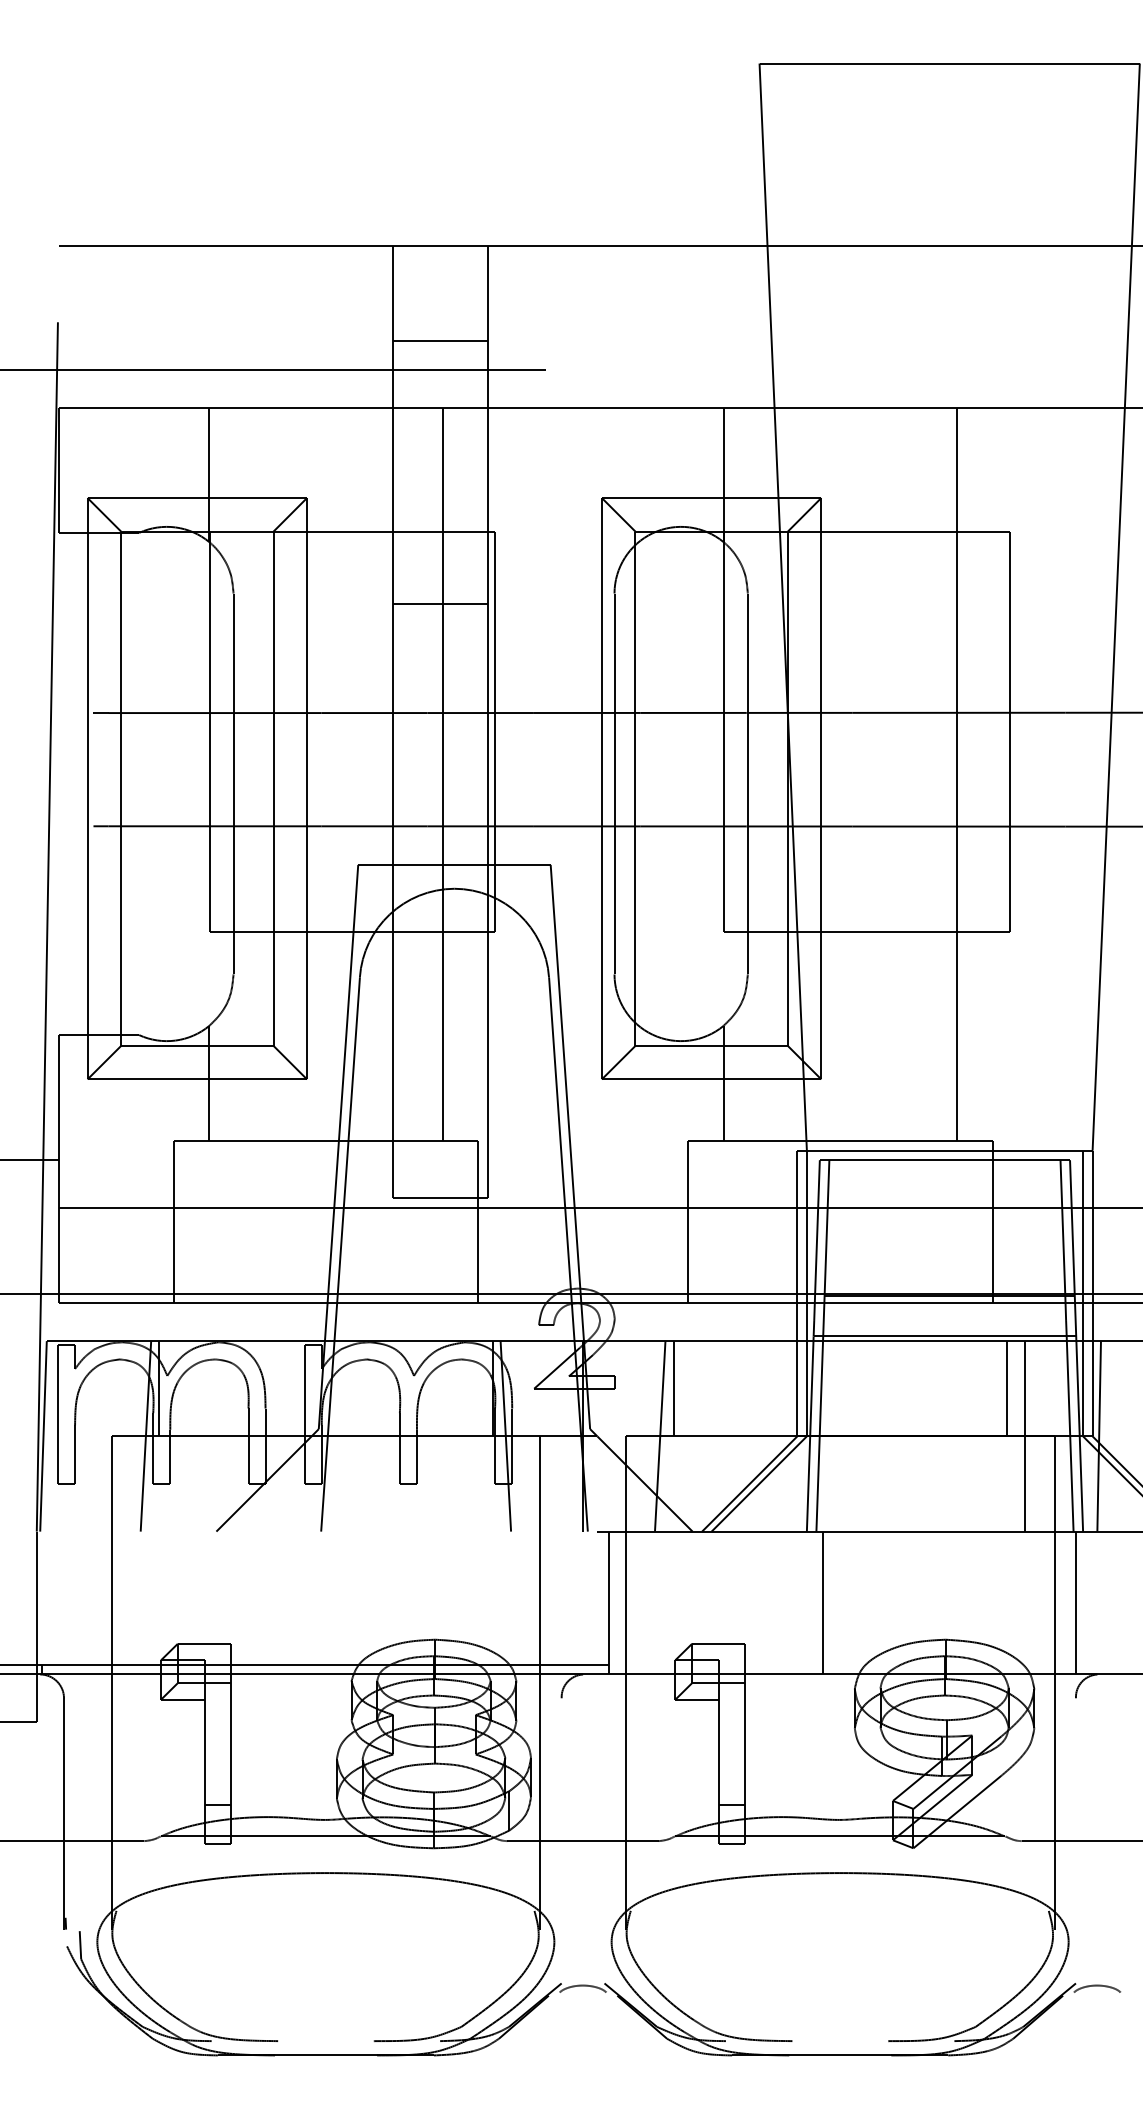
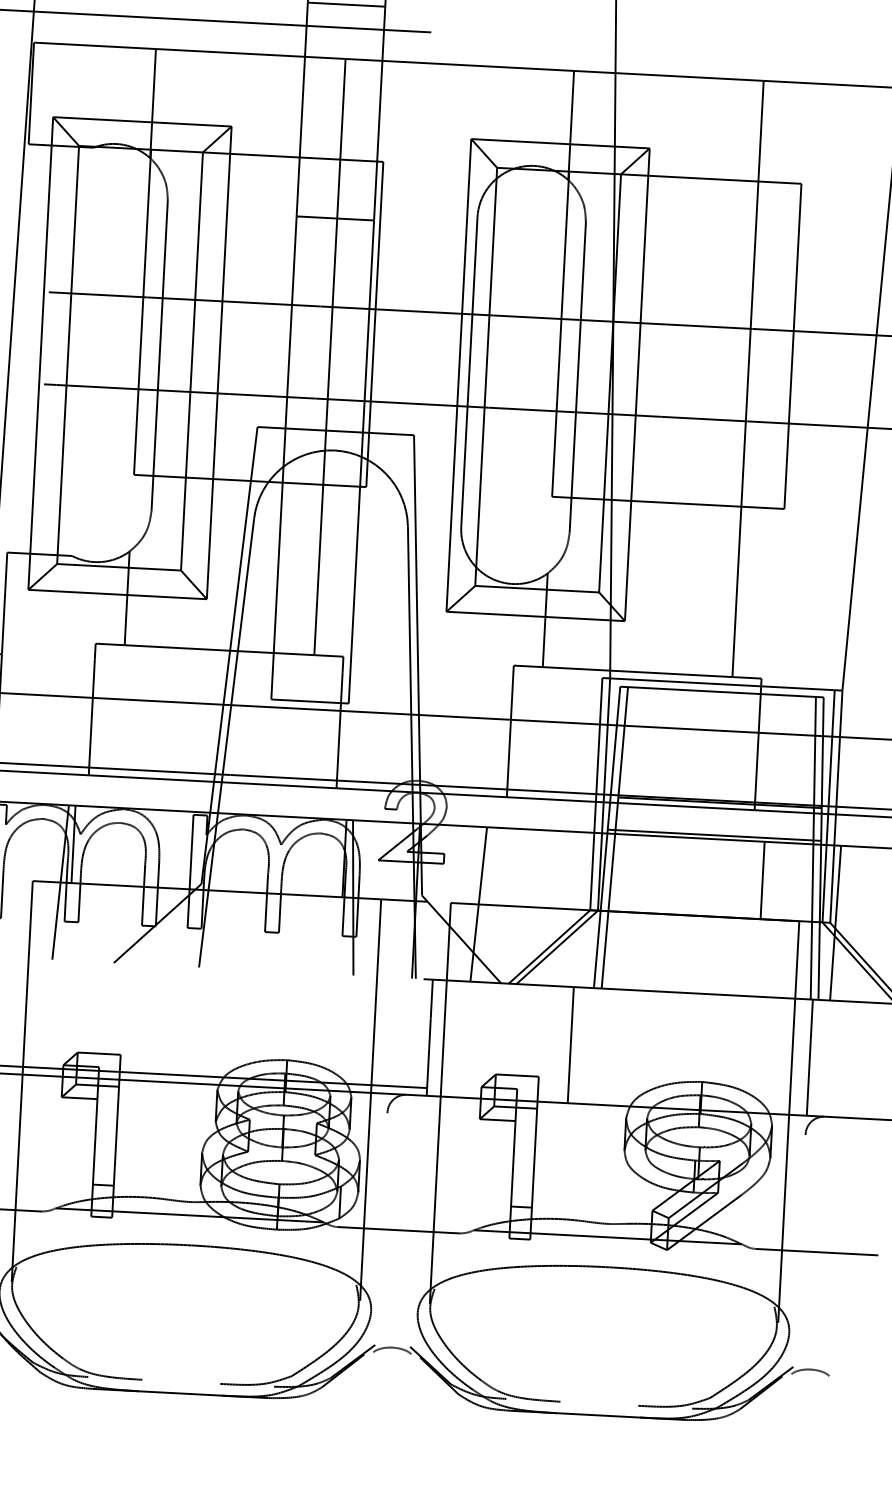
line: (673, 1388) -> (491, 866), removed
line: (1025, 1436) -> (775, 920), removed
line: (823, 1602) -> (571, 1044), moved

